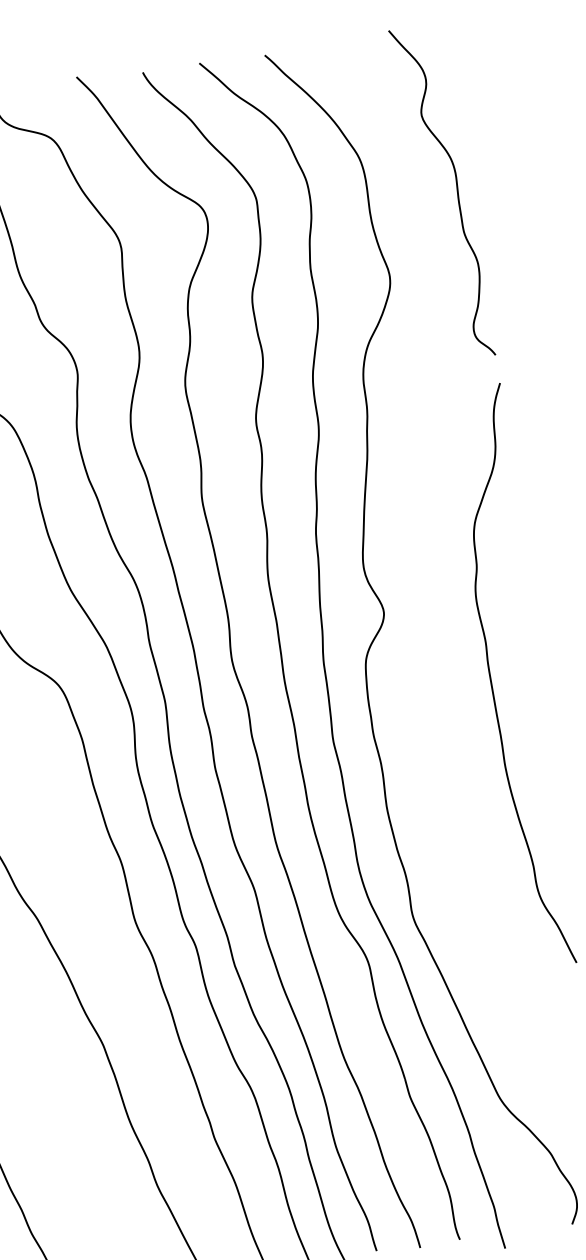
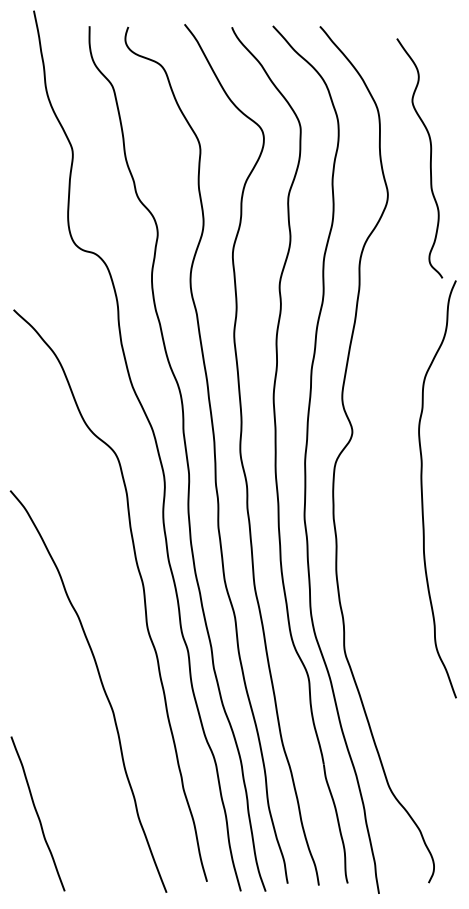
curve: (457, 191) -> (430, 158), moved

